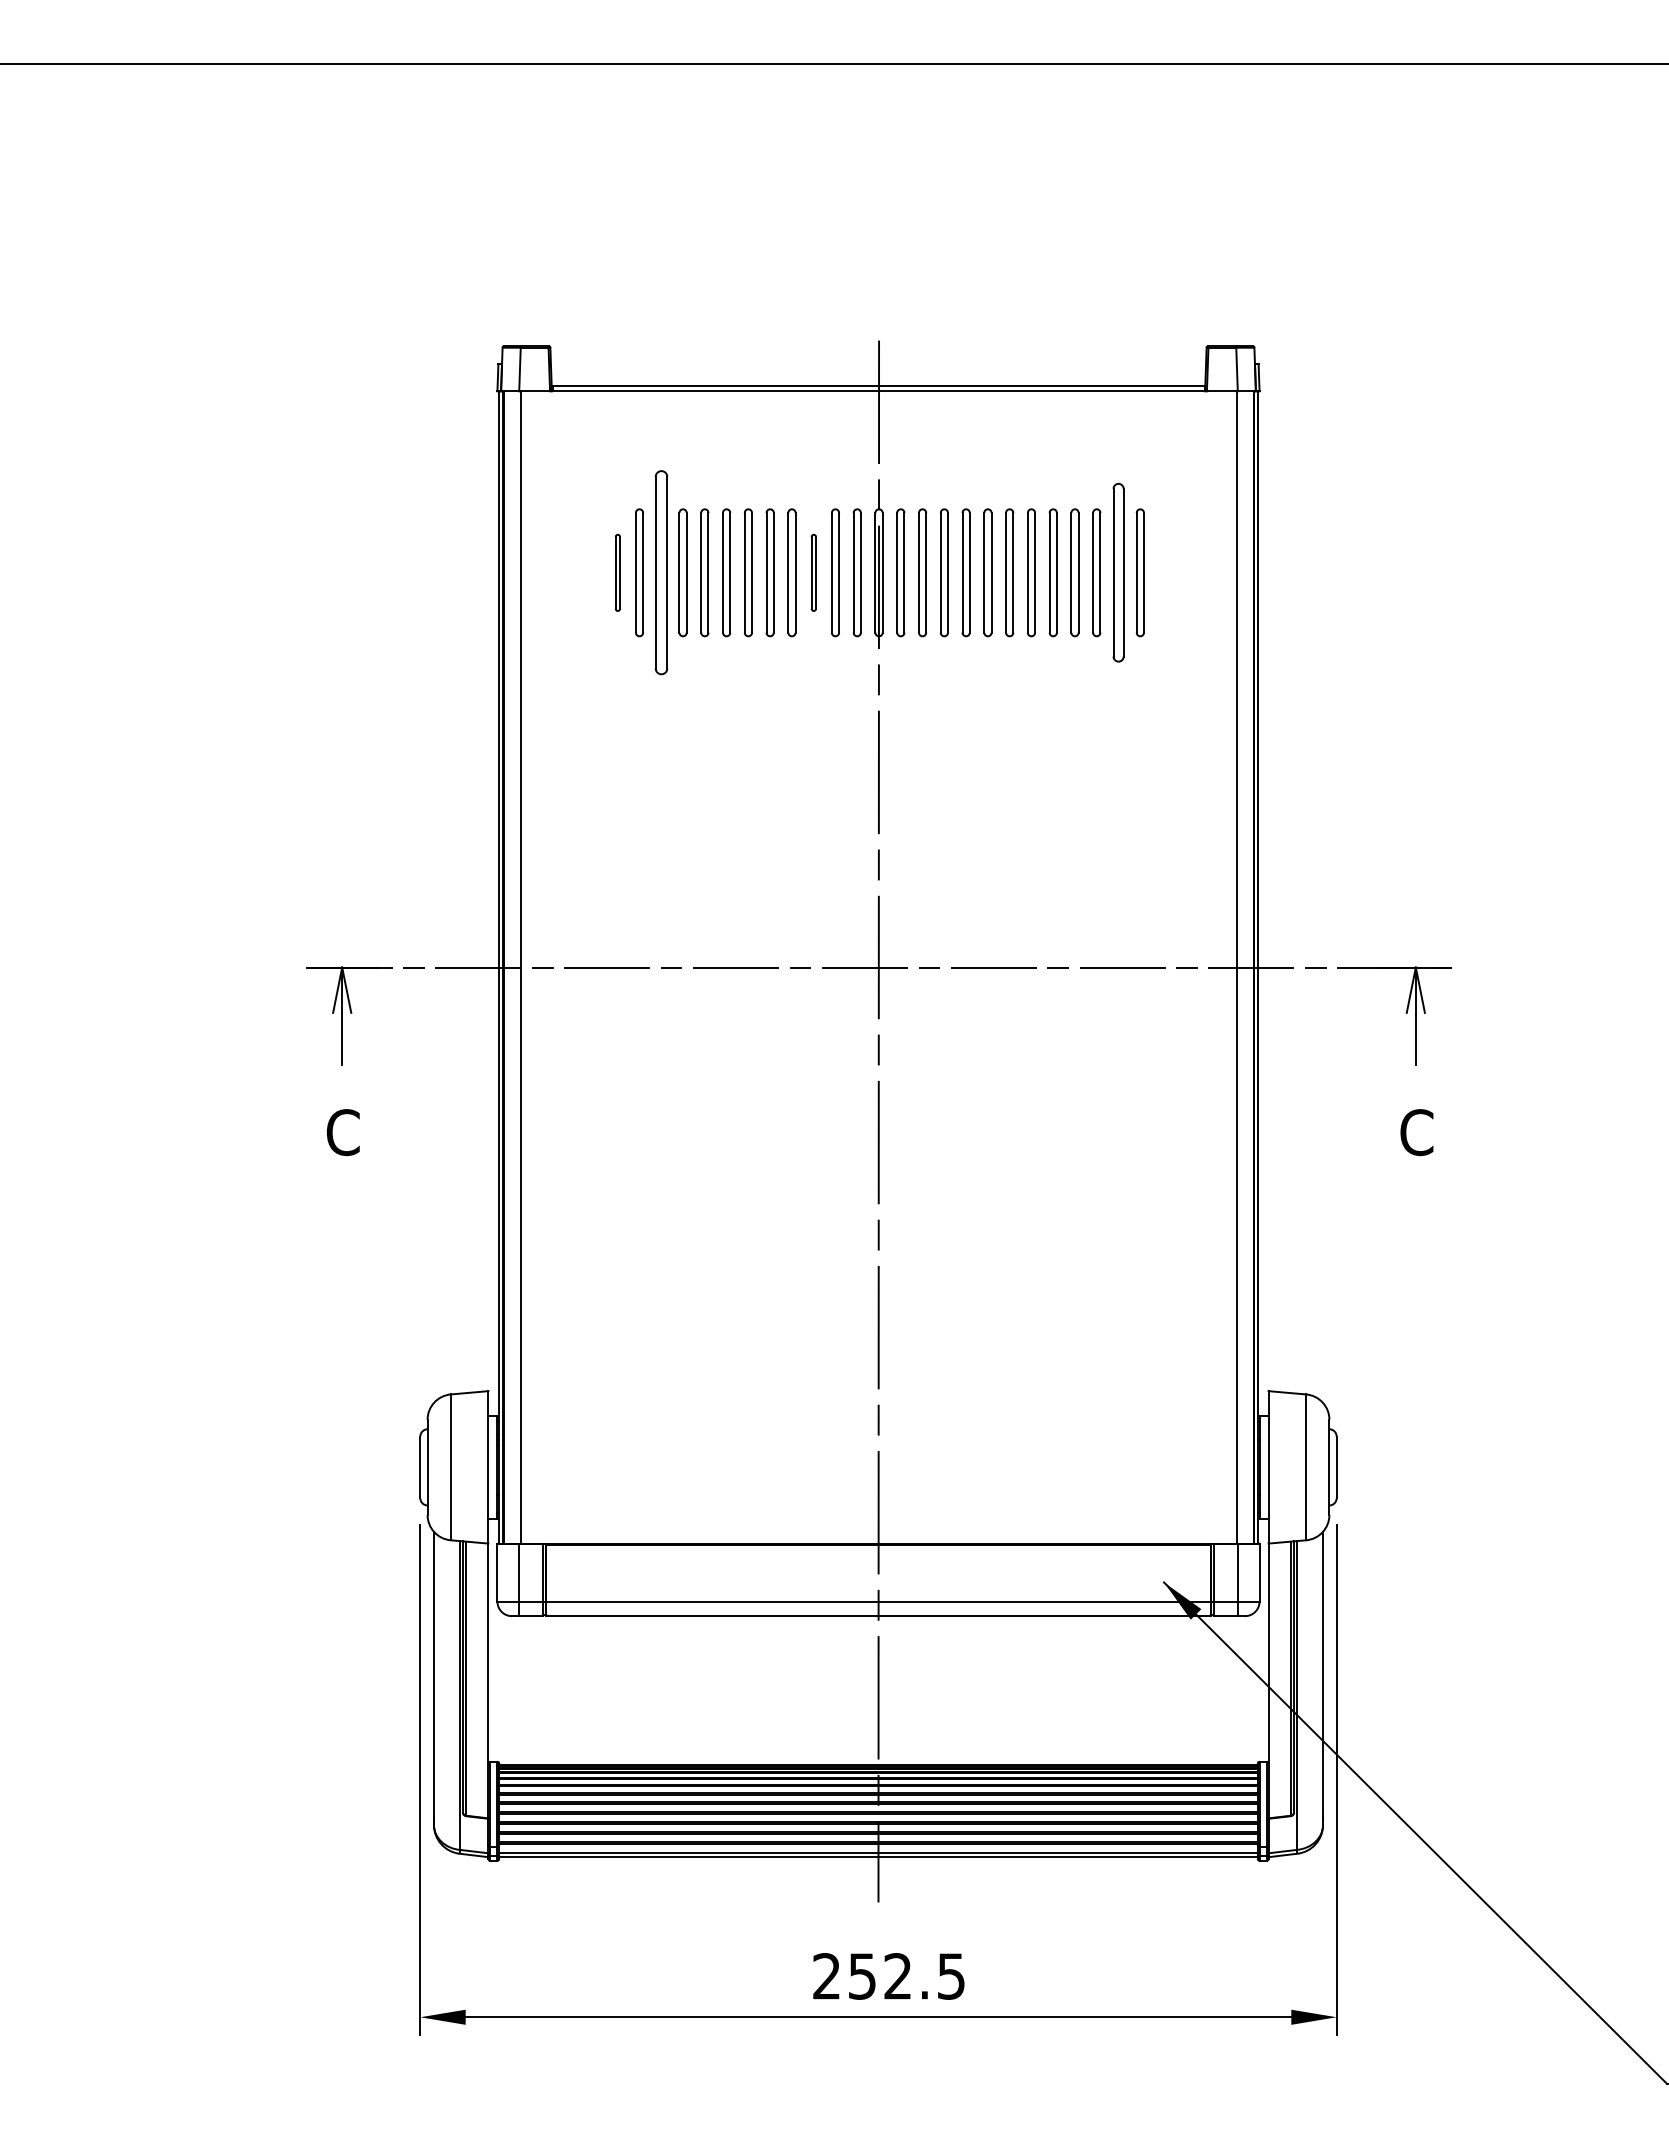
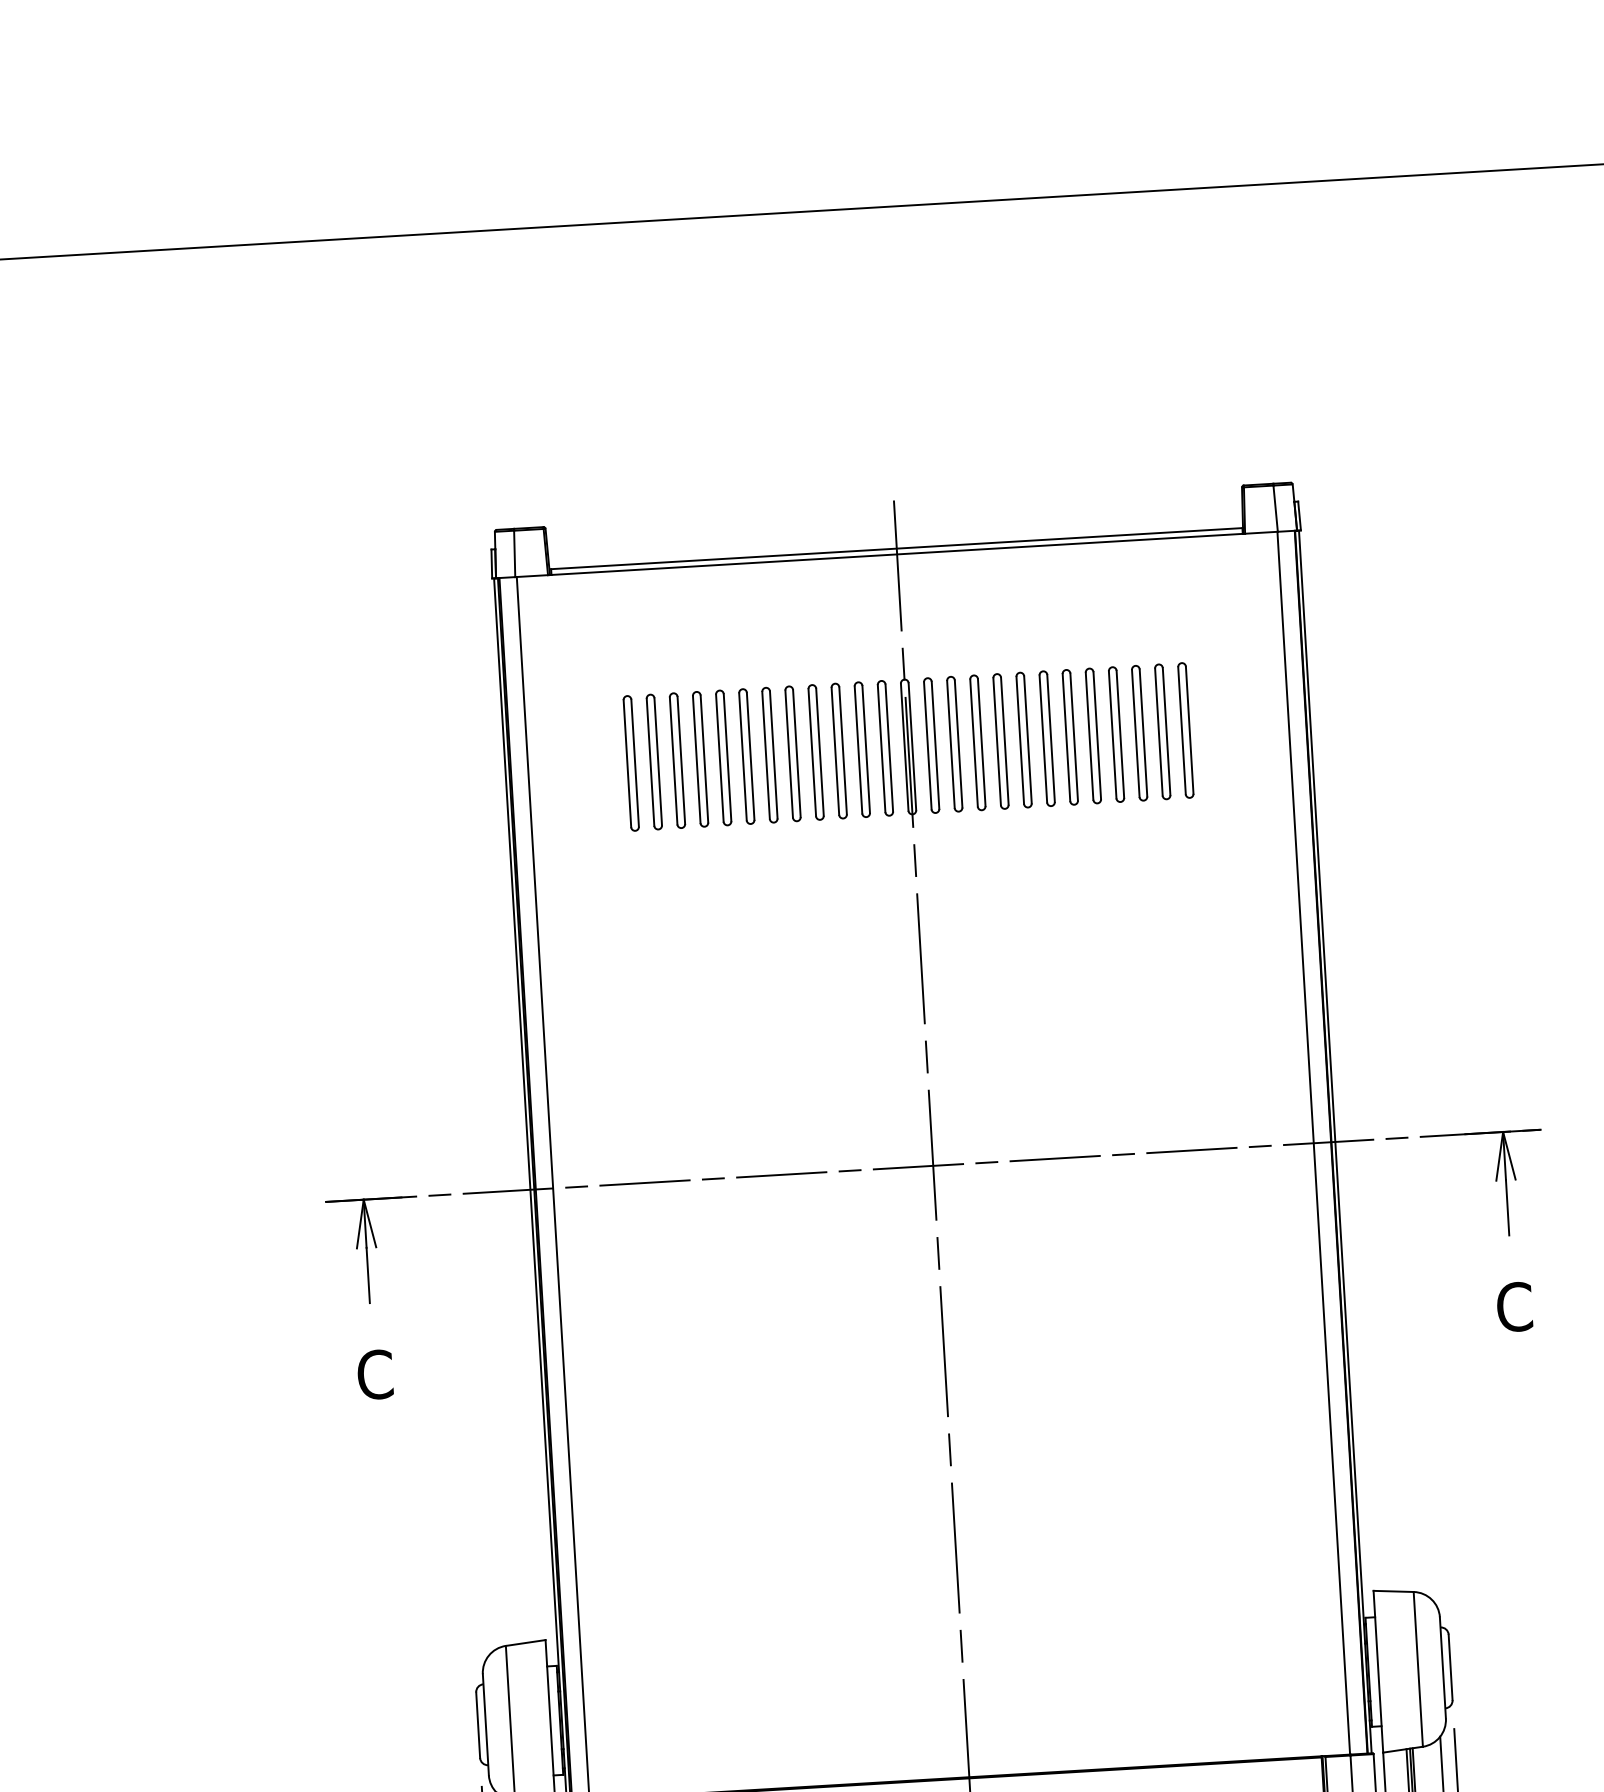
part: (617, 572) -> (630, 763), size x1.67
part: (660, 572) -> (676, 760), size x0.62
part: (813, 572) -> (838, 750), size x1.67
part: (1118, 572) -> (1162, 731), size x0.71

